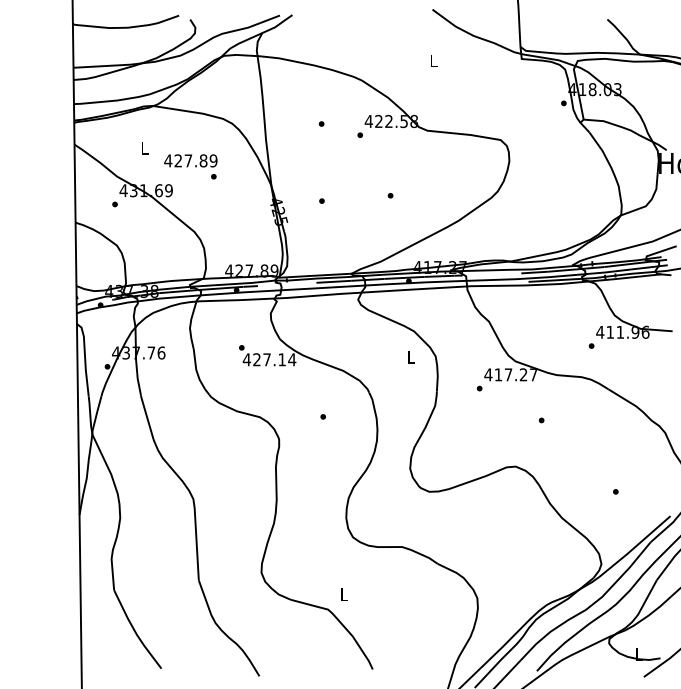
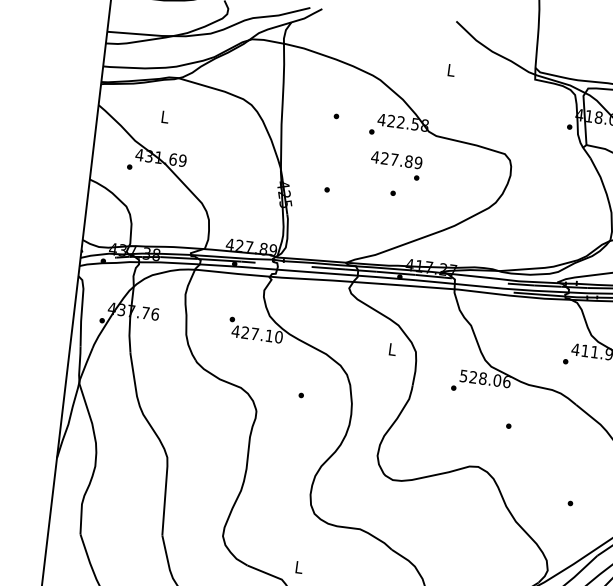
text: (190, 166) -> (395, 165), moved
text: (292, 359) -> (279, 336), 427.14 -> 427.10
text: (510, 374) -> (484, 378), 417.27 -> 528.06

